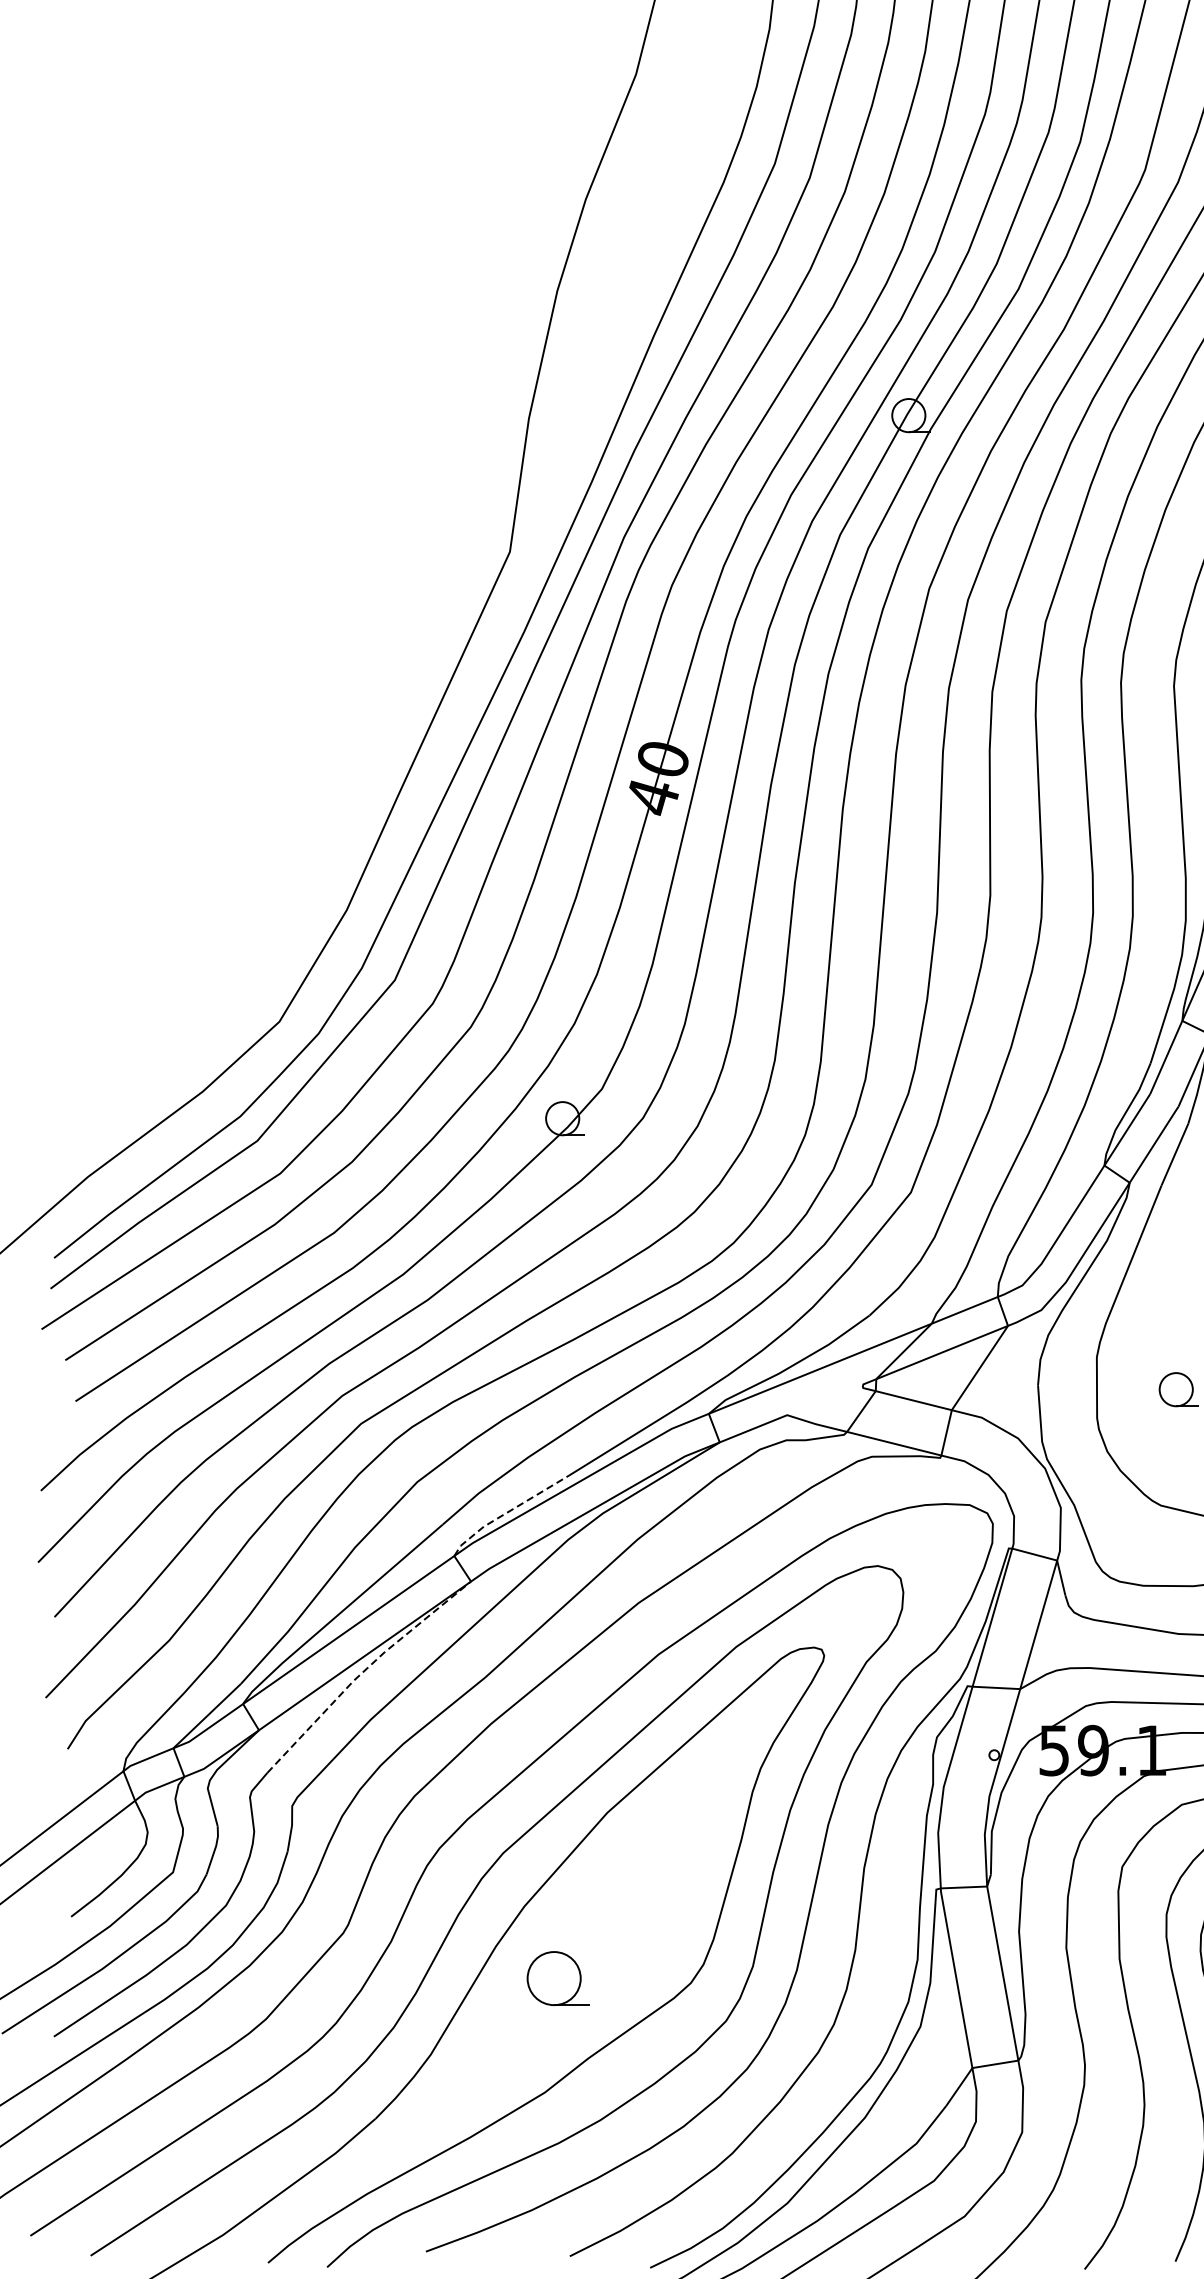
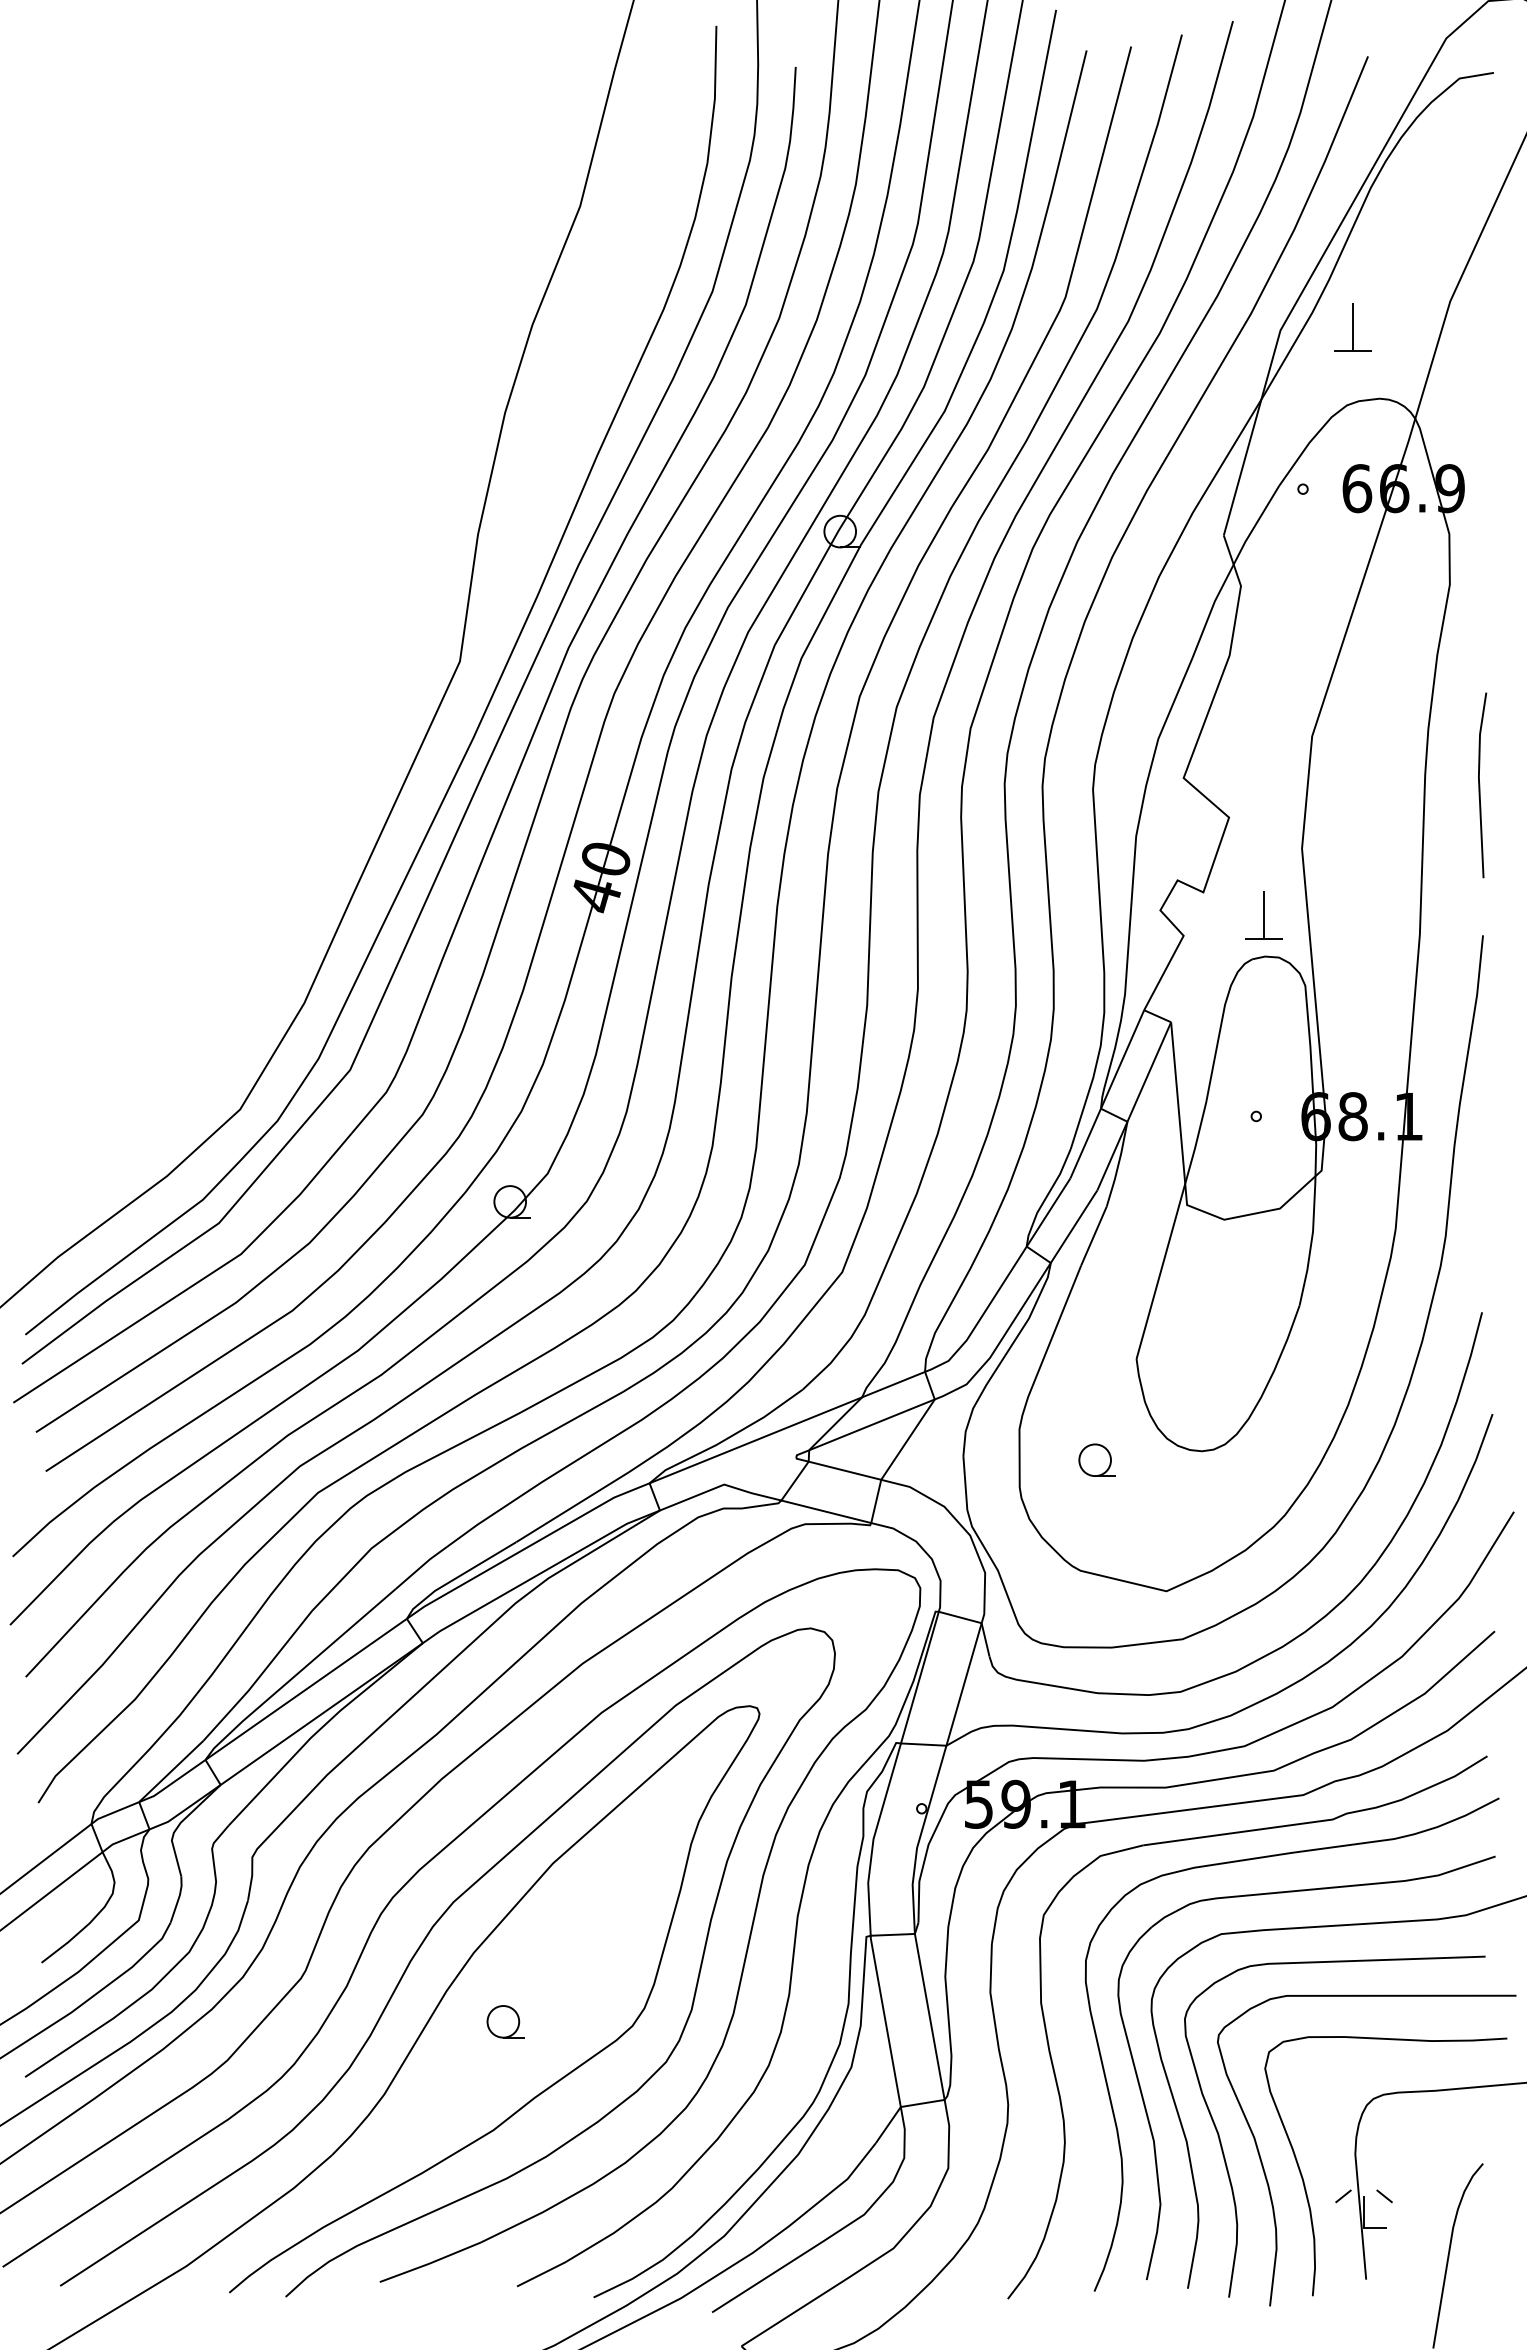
line: (507, 1512) -> (457, 1577), dashed -> solid
line: (364, 1671) -> (321, 1728), dashed -> solid
part: (557, 1978) -> (505, 2021), size x0.62

